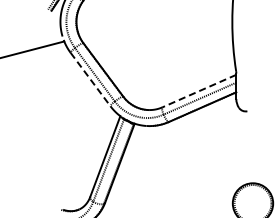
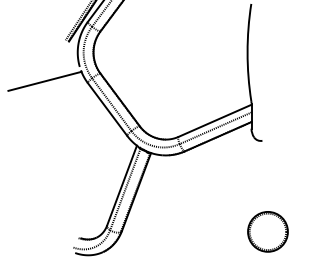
line: (90, 79) -> (107, 109), dashed -> solid
line: (199, 90) -> (215, 120), dashed -> solid

